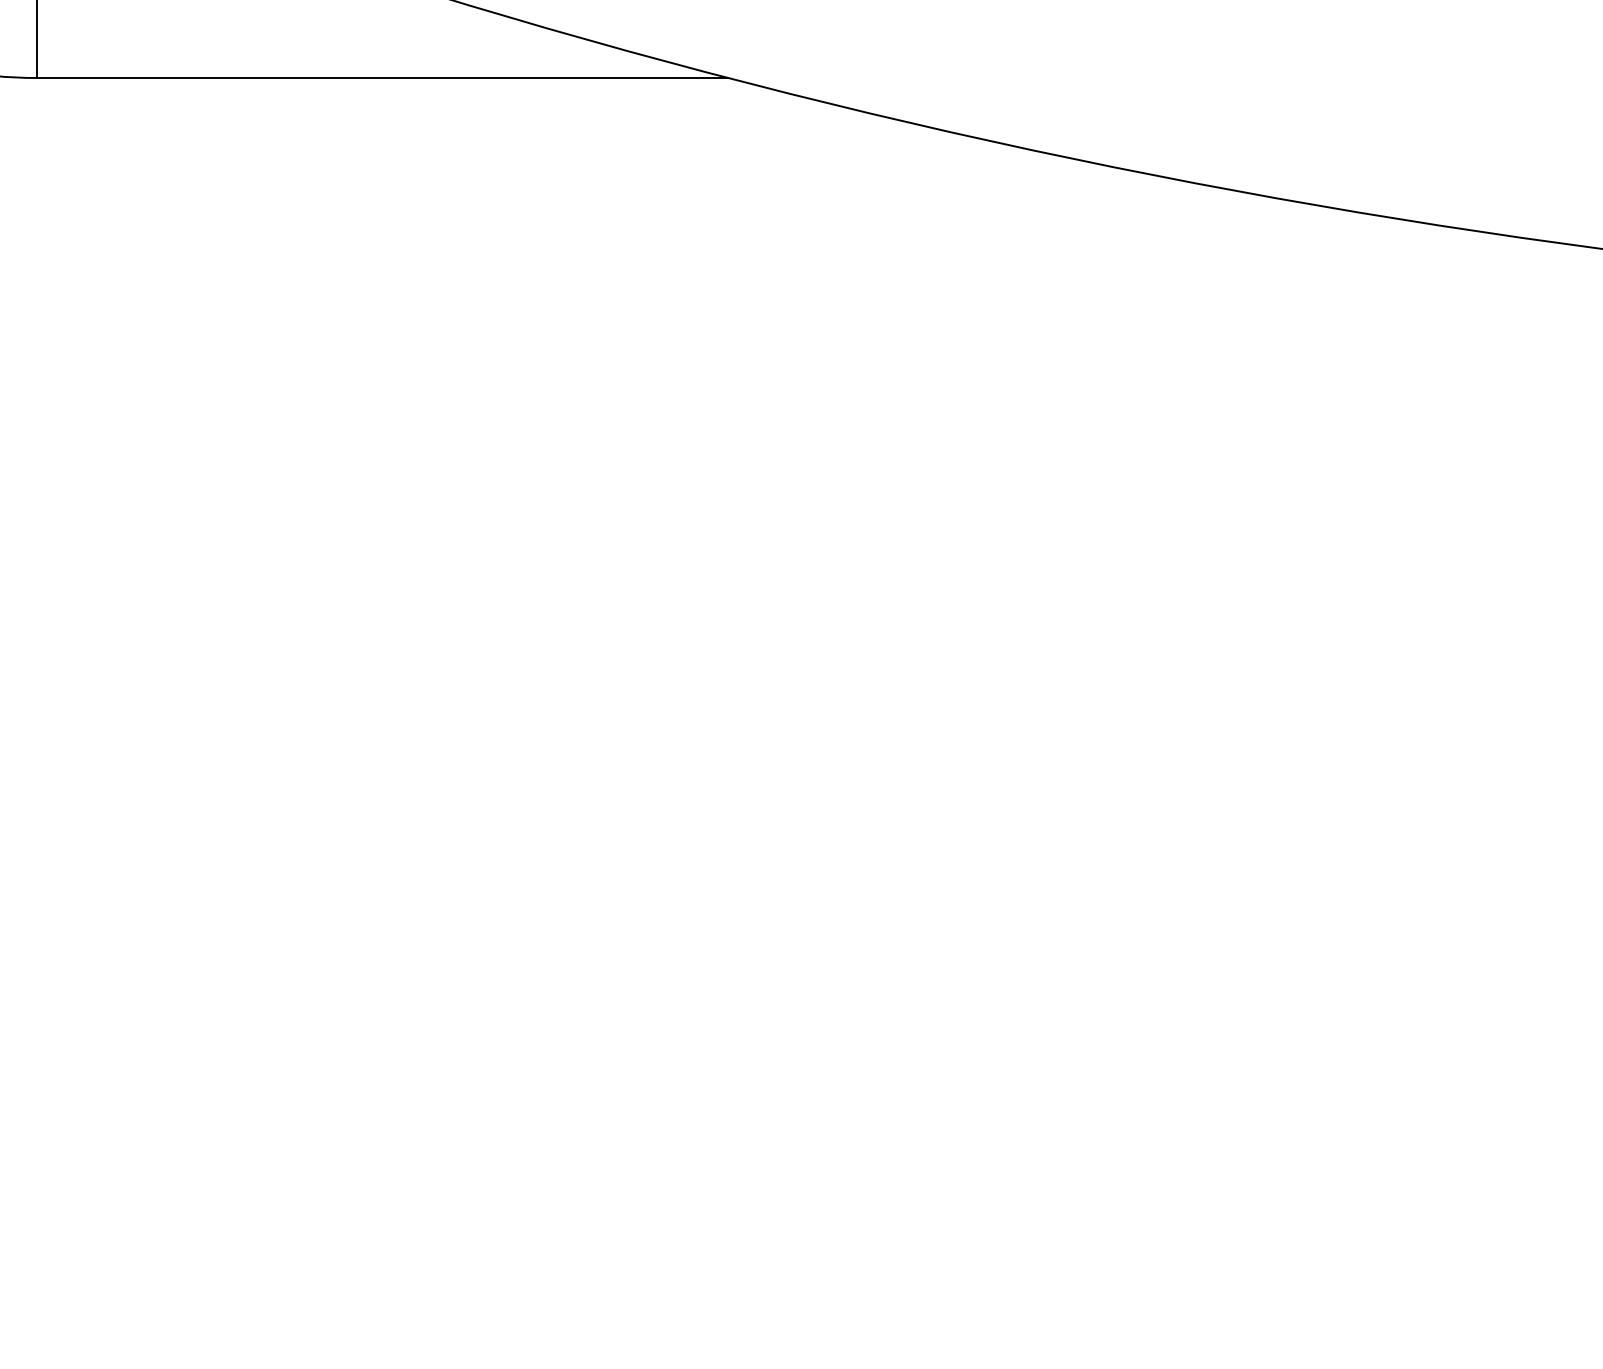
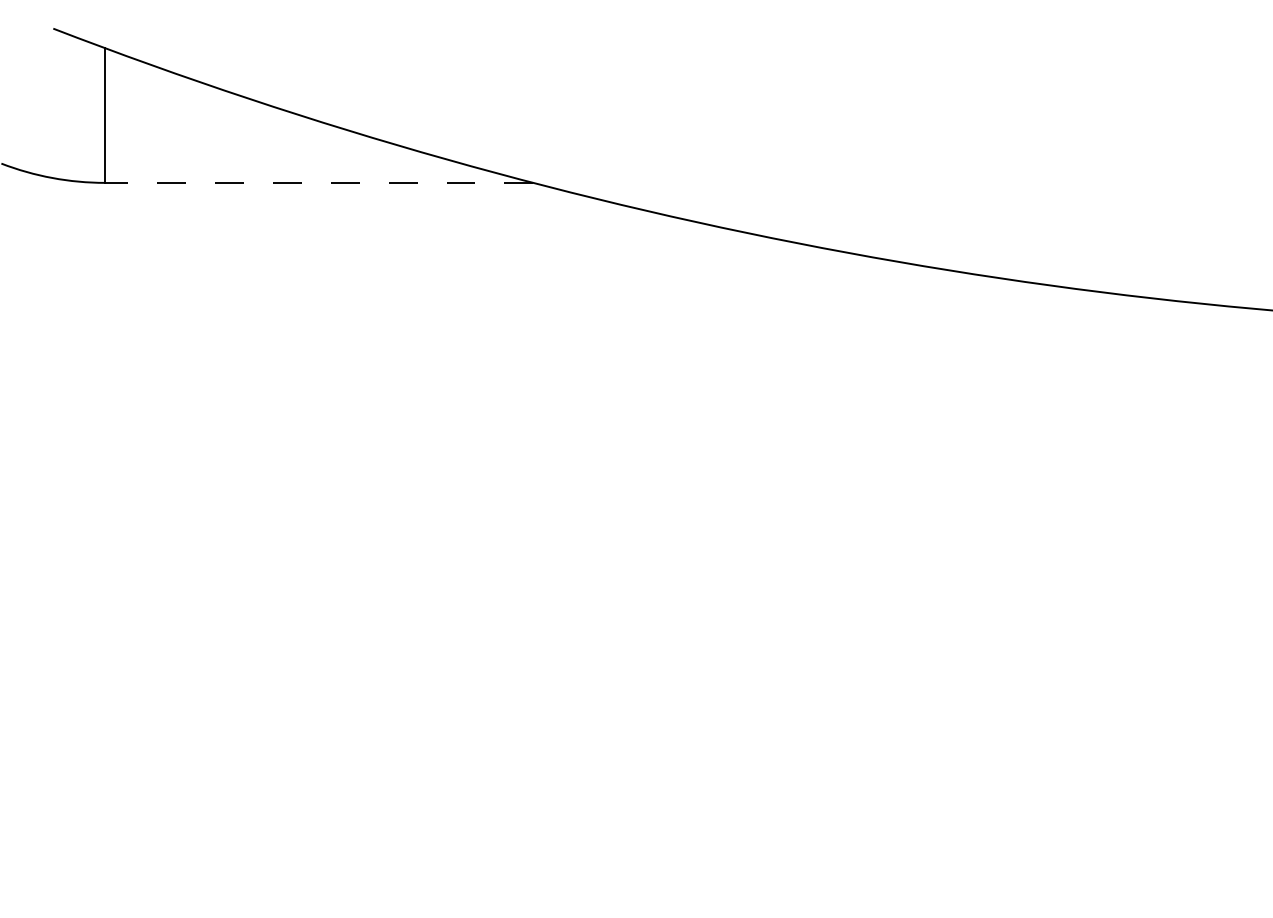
line: (381, 77) -> (318, 182), solid -> dashed

